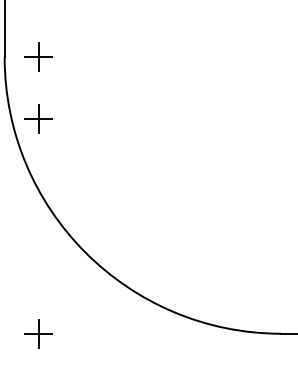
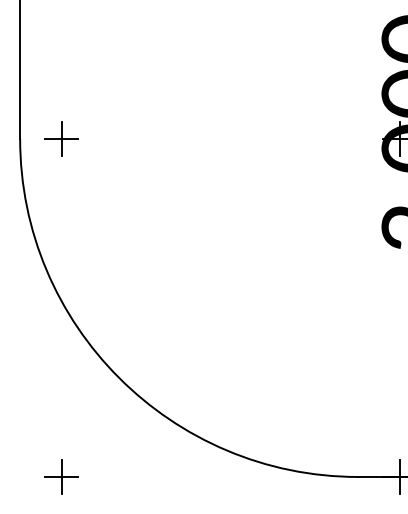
part: (38, 119) -> (61, 214), removed

